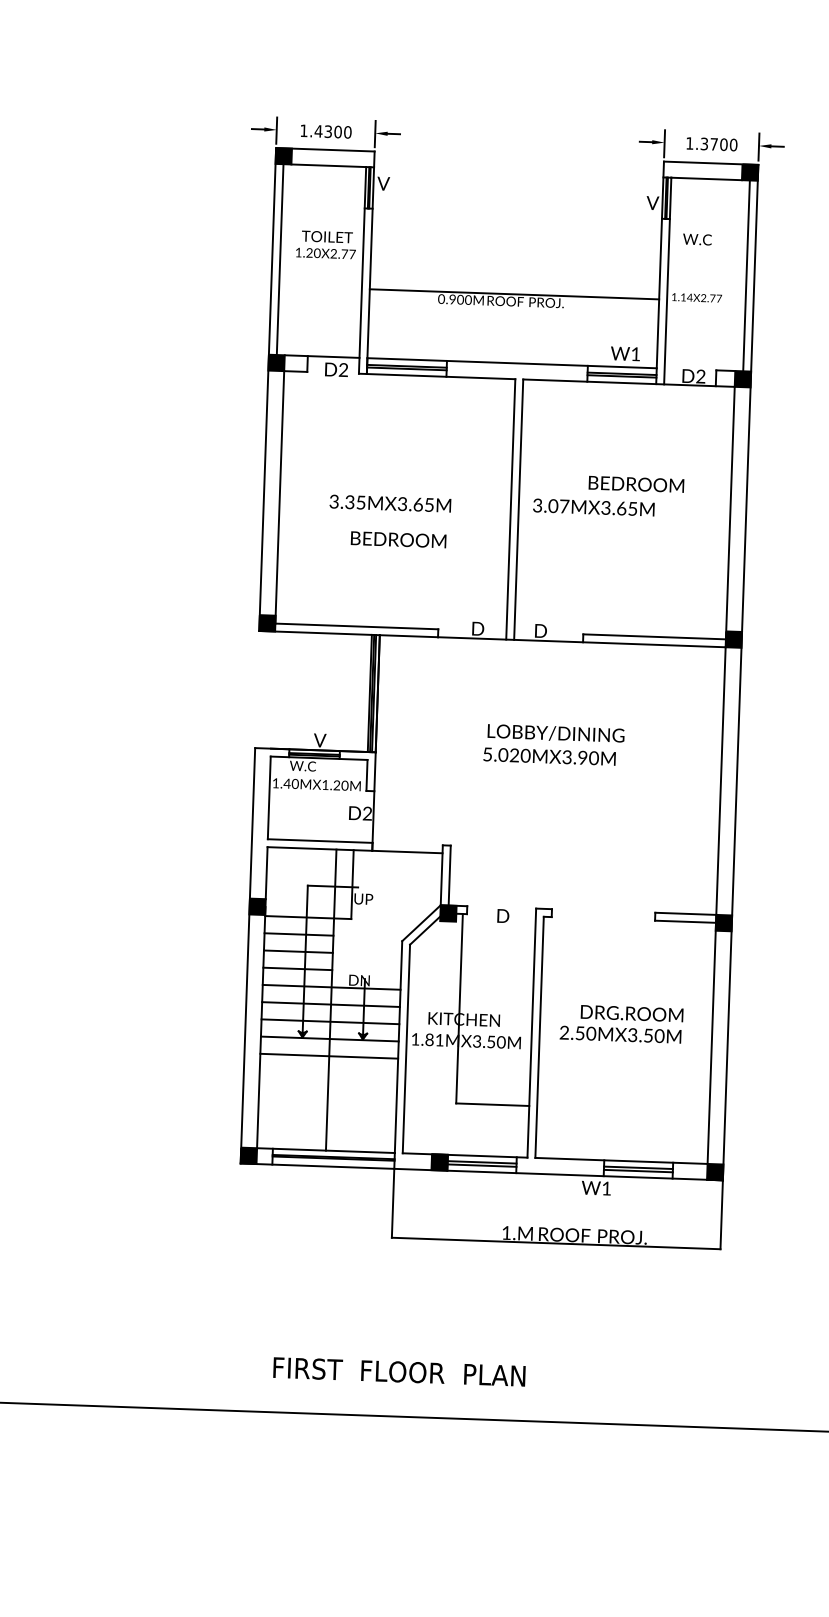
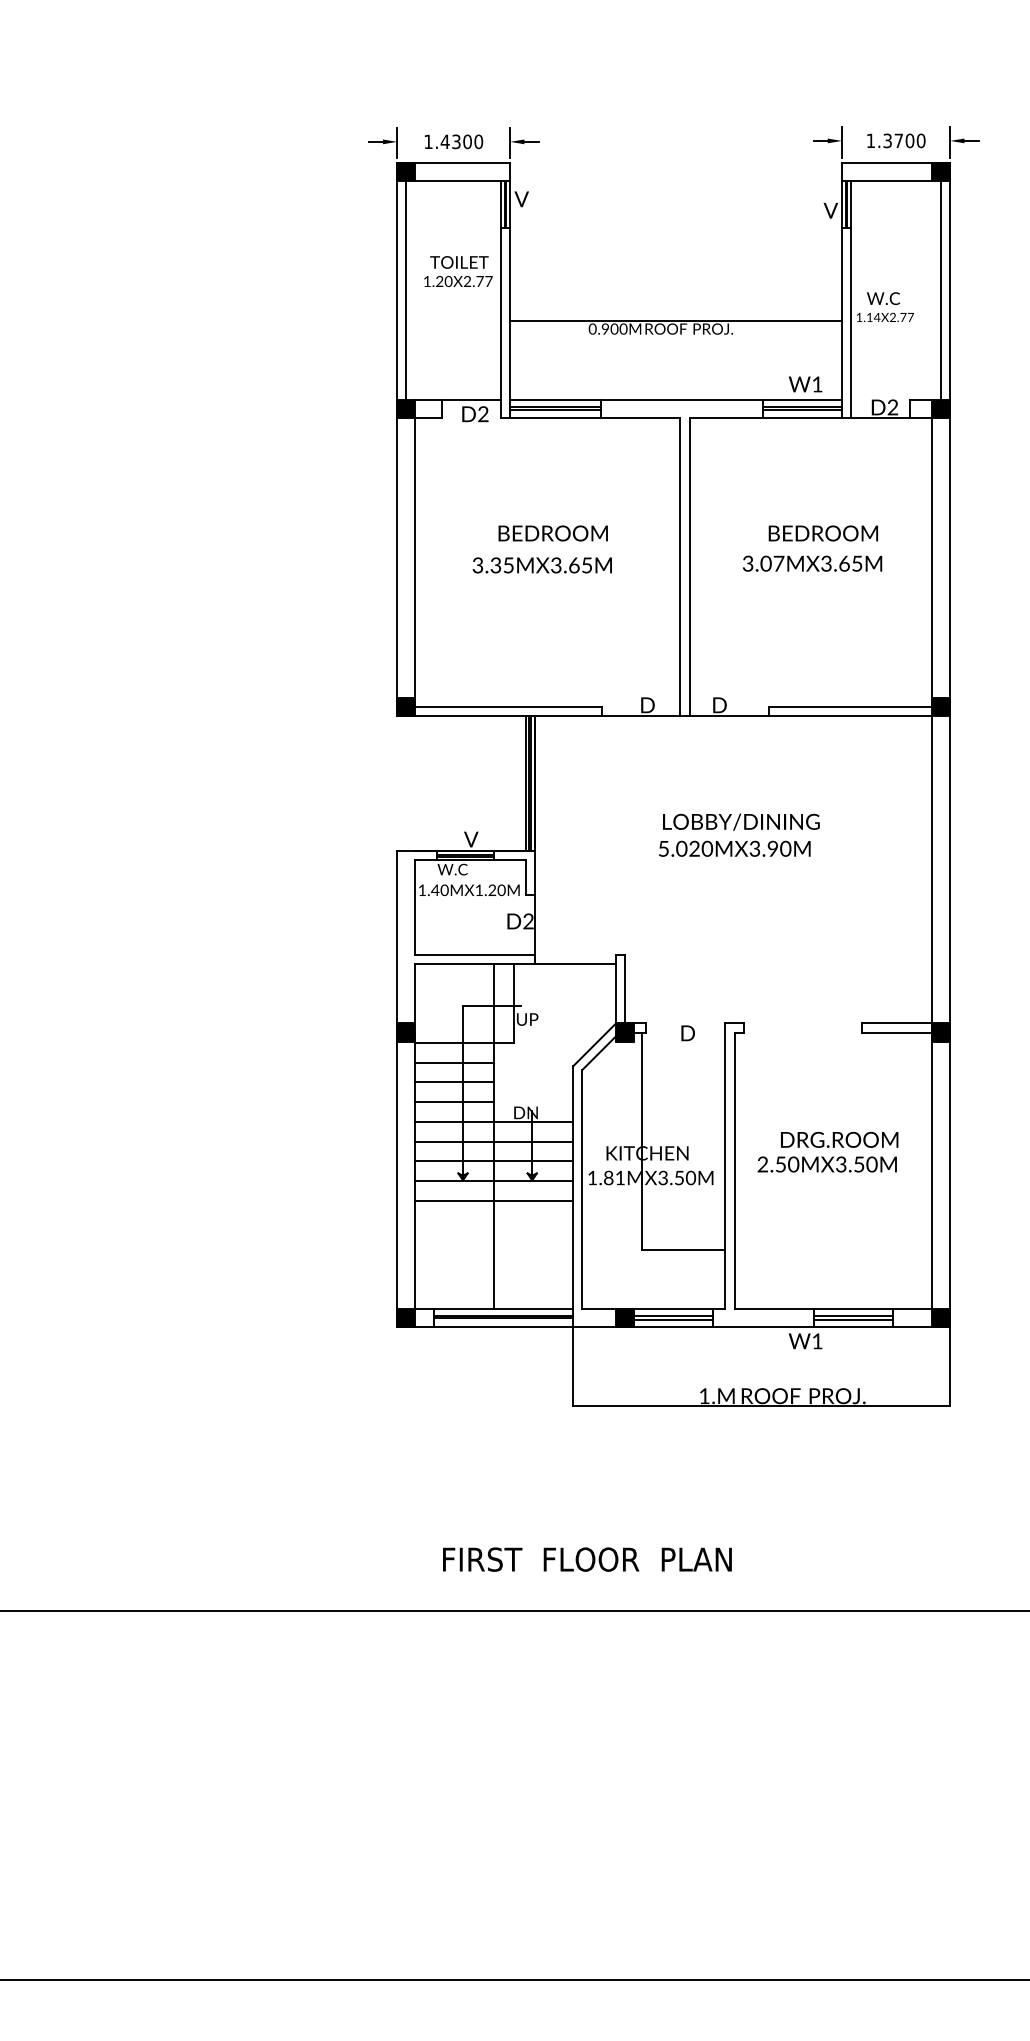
text: (697, 239) -> (883, 298), moved
text: (593, 507) -> (812, 563), moved
text: (398, 539) -> (552, 533), moved

